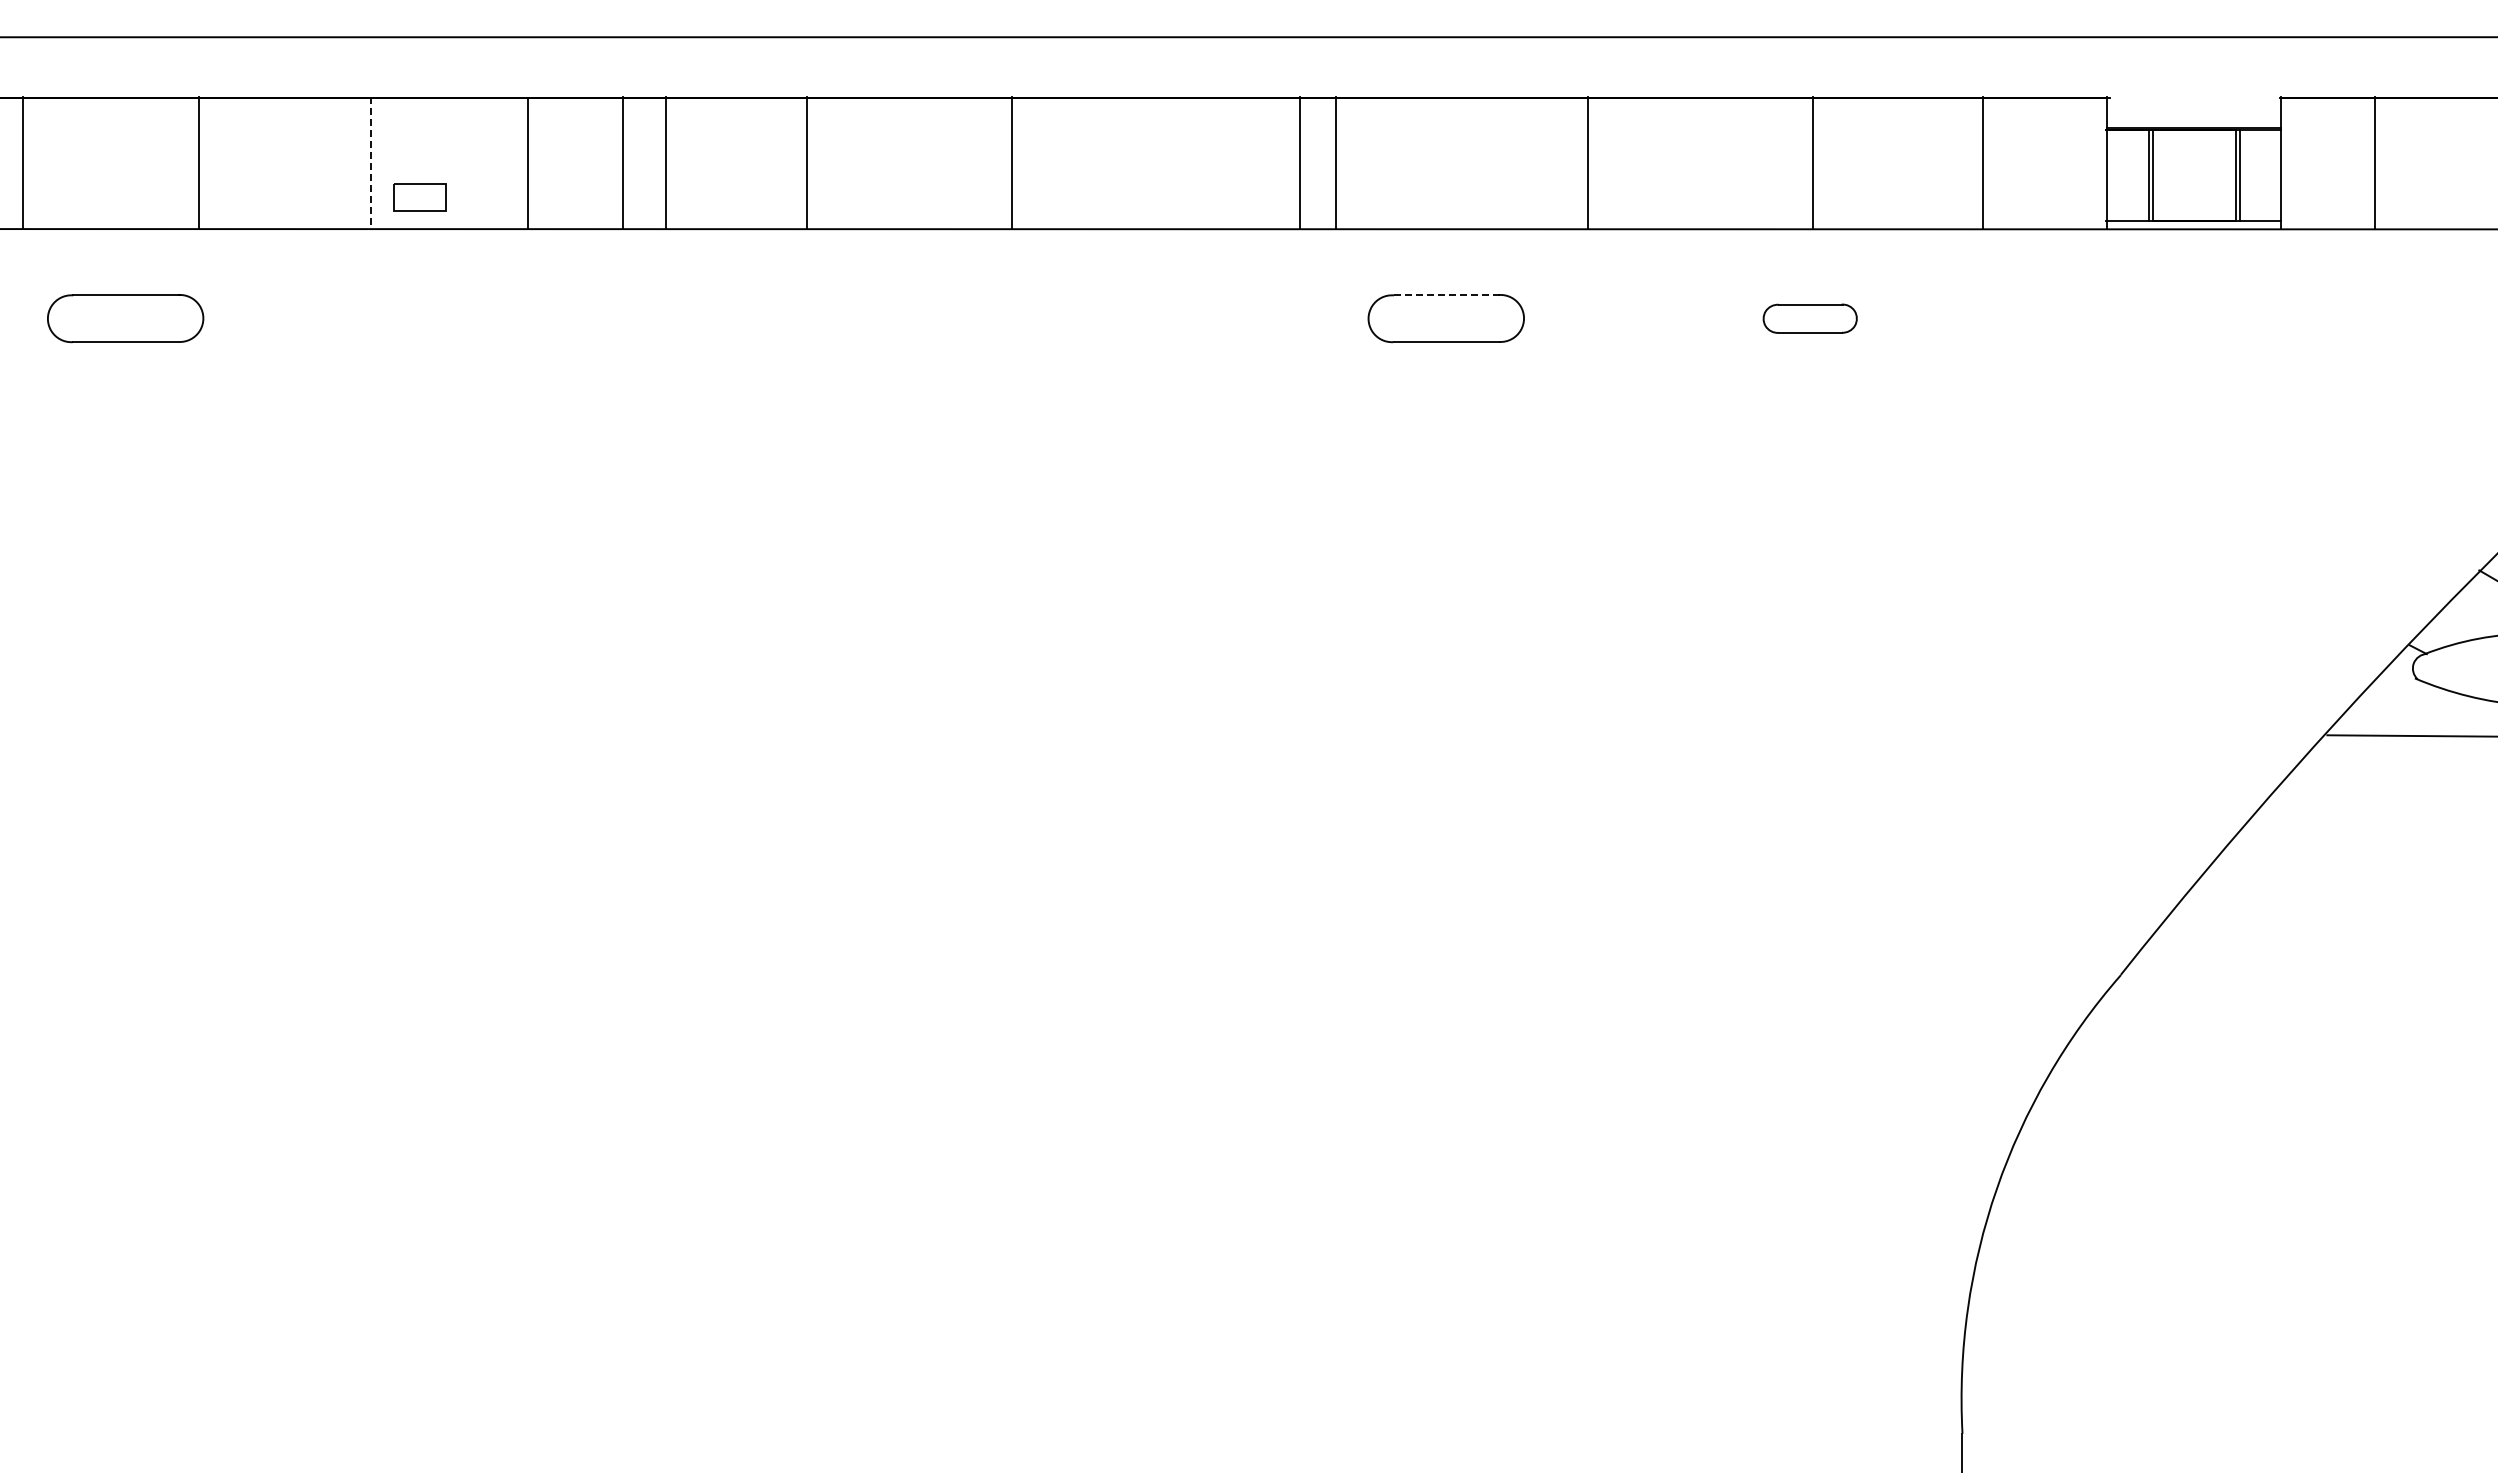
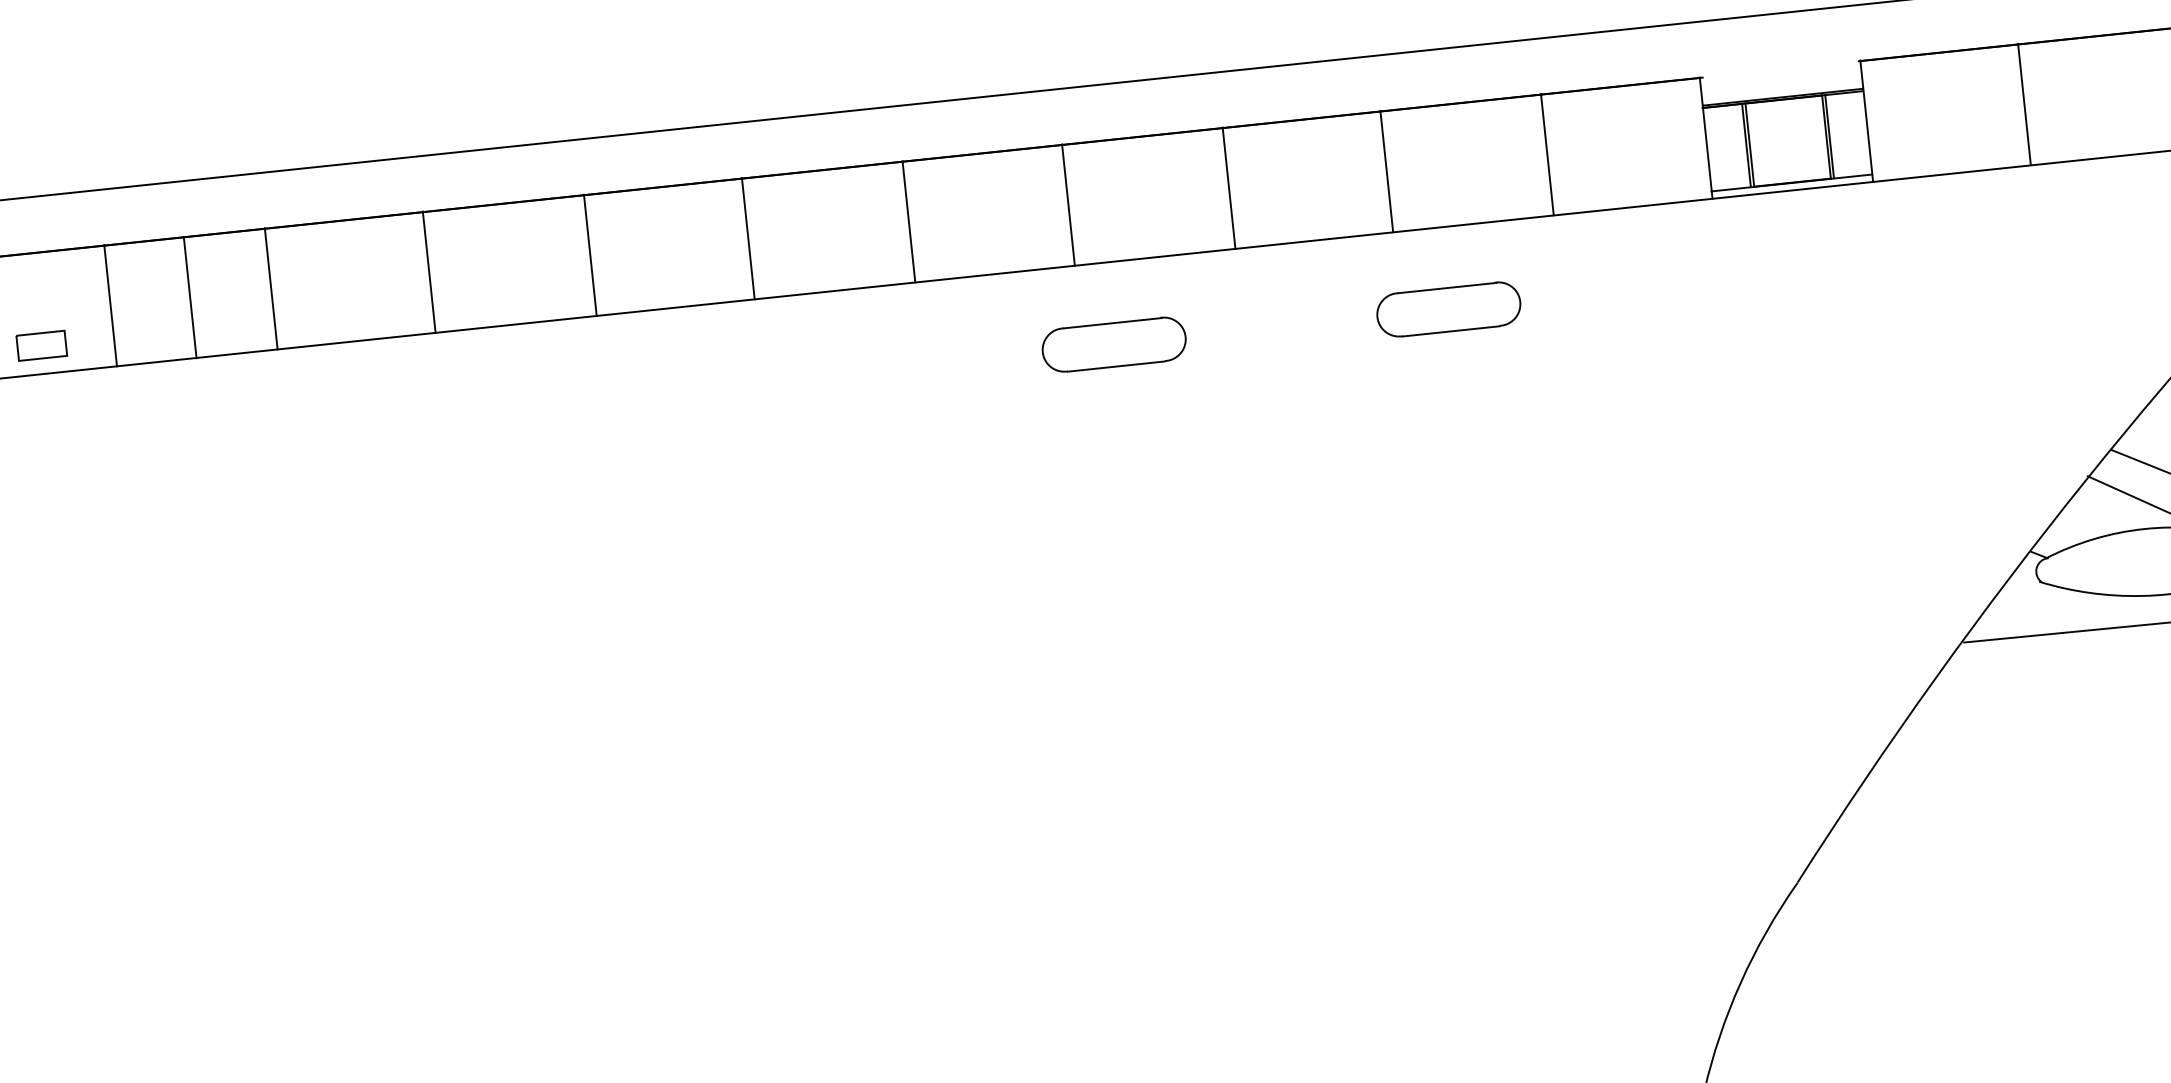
line: (370, 163) -> (110, 306), dashed -> solid
line: (528, 163) -> (190, 297), moved
line: (623, 163) -> (271, 289), moved
line: (666, 163) -> (429, 272), moved
line: (806, 163) -> (590, 255), moved
line: (1011, 163) -> (748, 238), moved
line: (1300, 163) -> (909, 222), moved
line: (1335, 163) -> (1068, 205), moved
line: (1813, 163) -> (1387, 171), moved
line: (1982, 163) -> (1546, 155), moved
line: (2375, 163) -> (2024, 104), moved
part: (419, 197) -> (41, 345), moved
line: (1447, 295) -> (1113, 323), dashed -> solid
part: (1809, 318) -> (1448, 309), size x1.67

